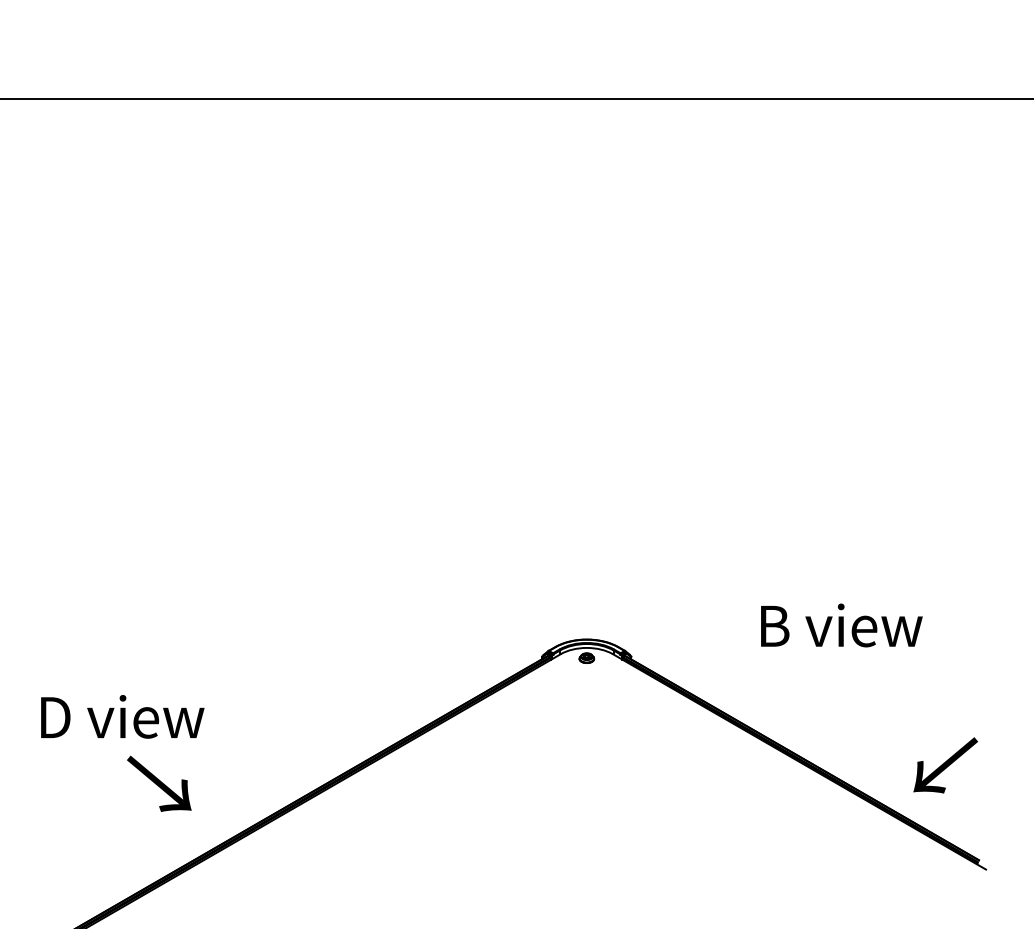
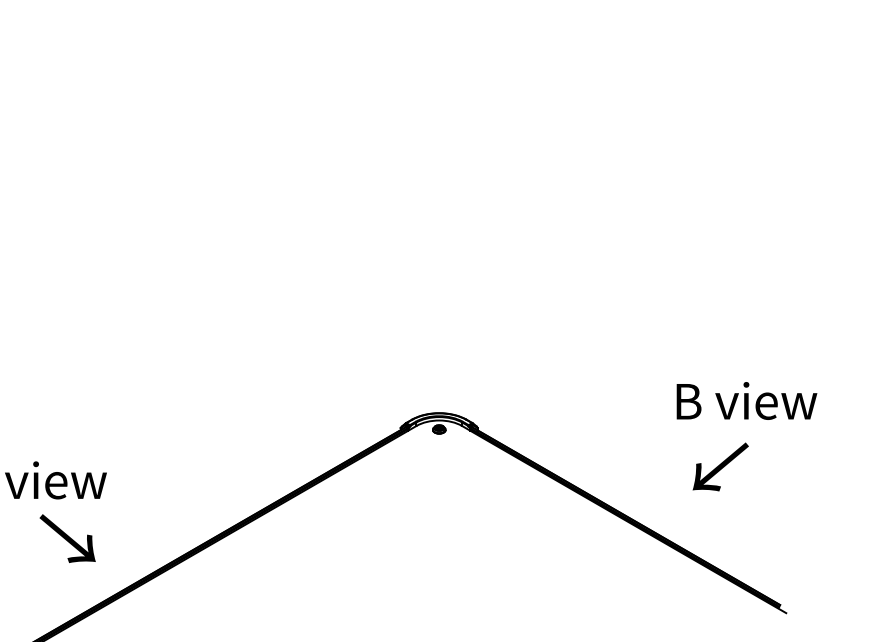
text: (841, 625) -> (746, 401), moved
text: (945, 765) -> (720, 467), moved

